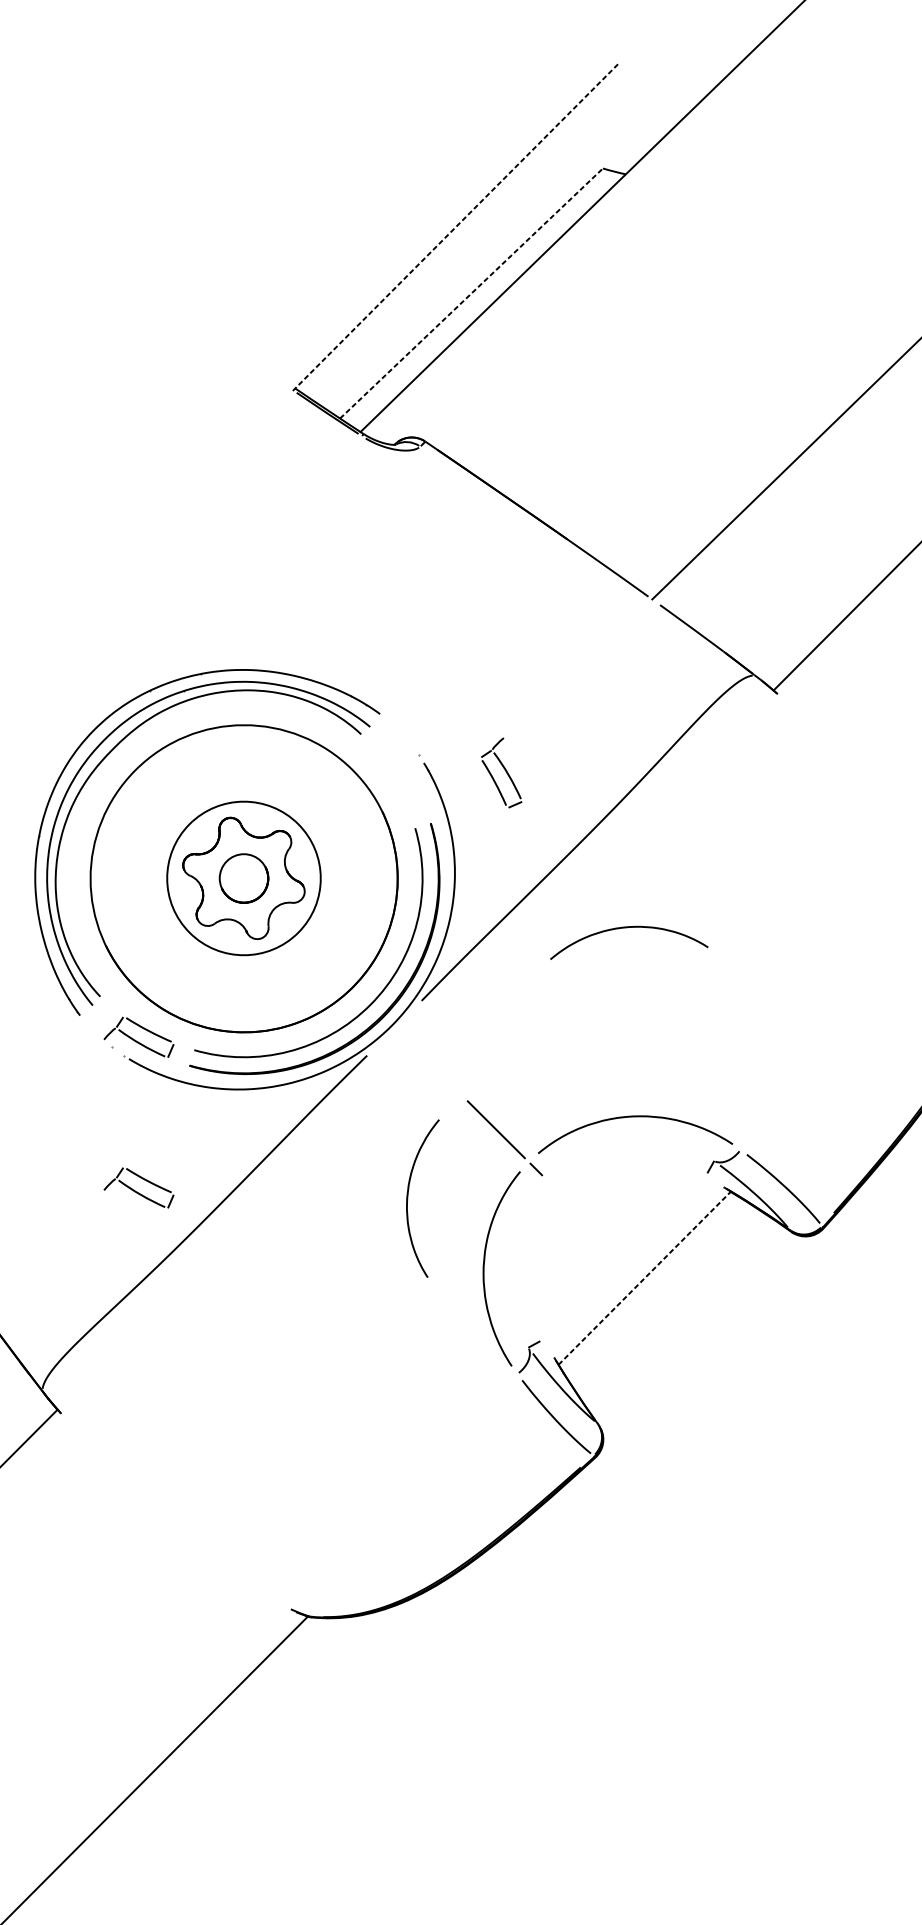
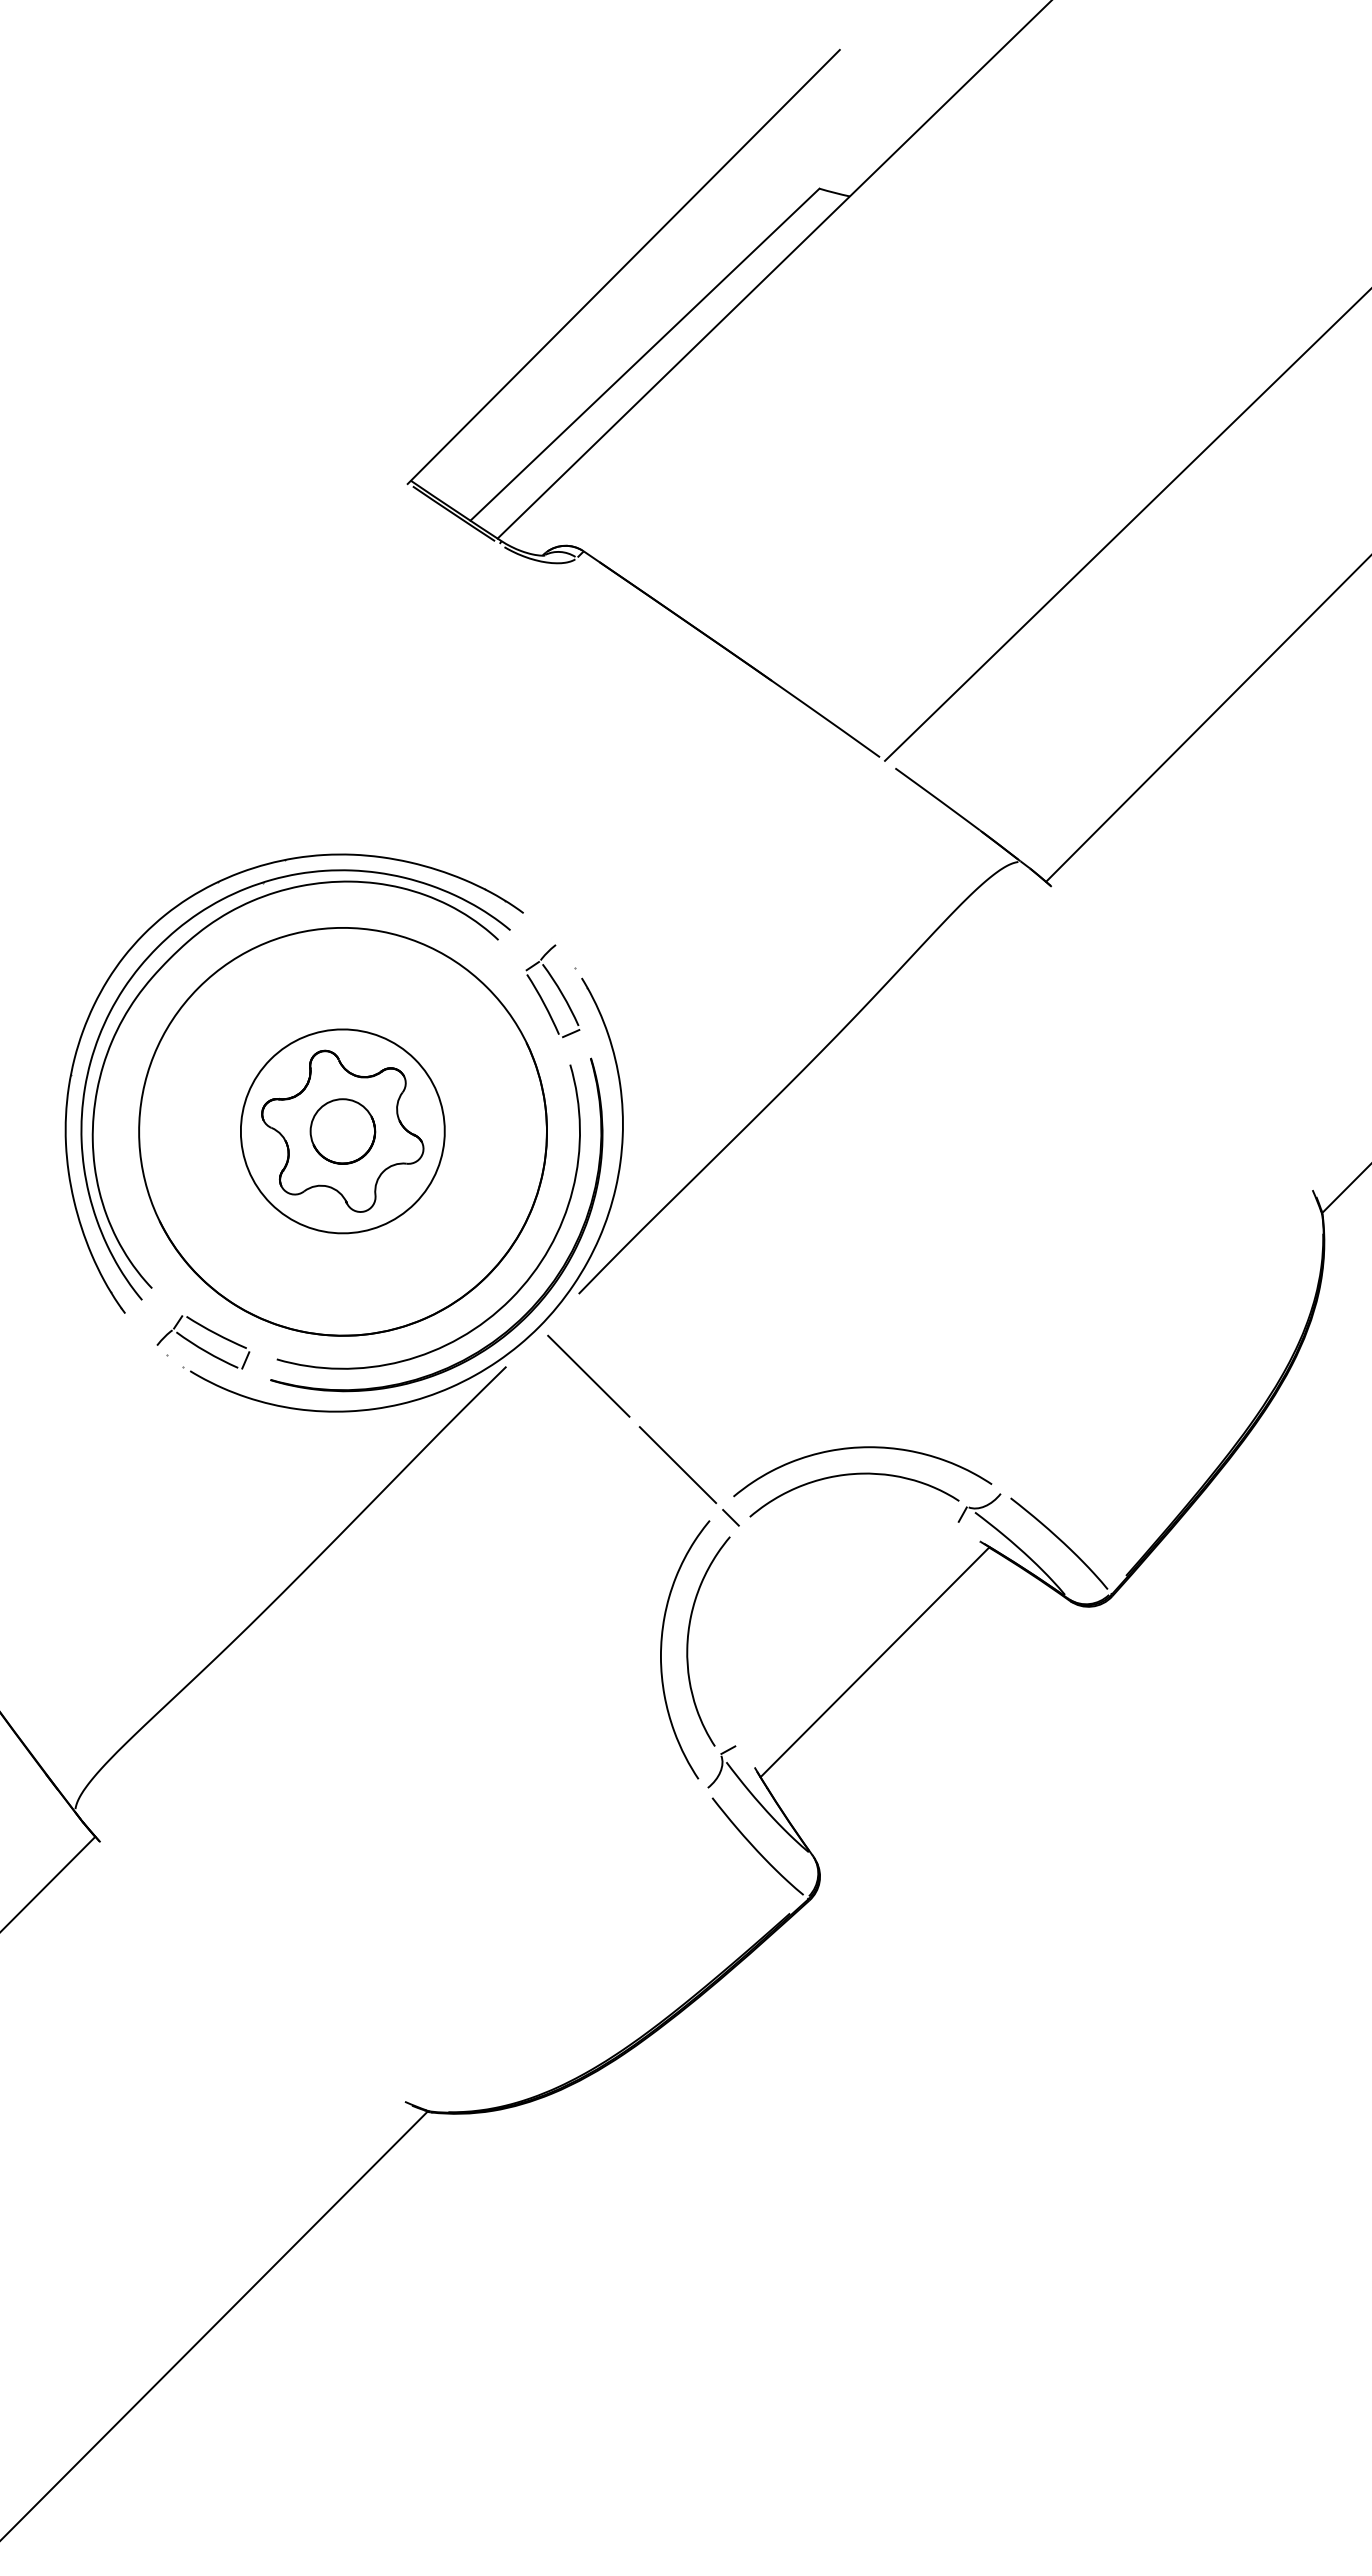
line: (456, 227) -> (624, 266), dashed -> solid
line: (471, 293) -> (644, 354), dashed -> solid
part: (501, 773) -> (552, 991), moved
curve: (627, 928) -> (851, 1475), moved
line: (428, 1062) -> (588, 1375), added
part: (139, 1188) -> (203, 1542), removed
curve: (407, 1198) -> (688, 1641), moved
line: (645, 1277) -> (875, 1661), dashed -> solid

